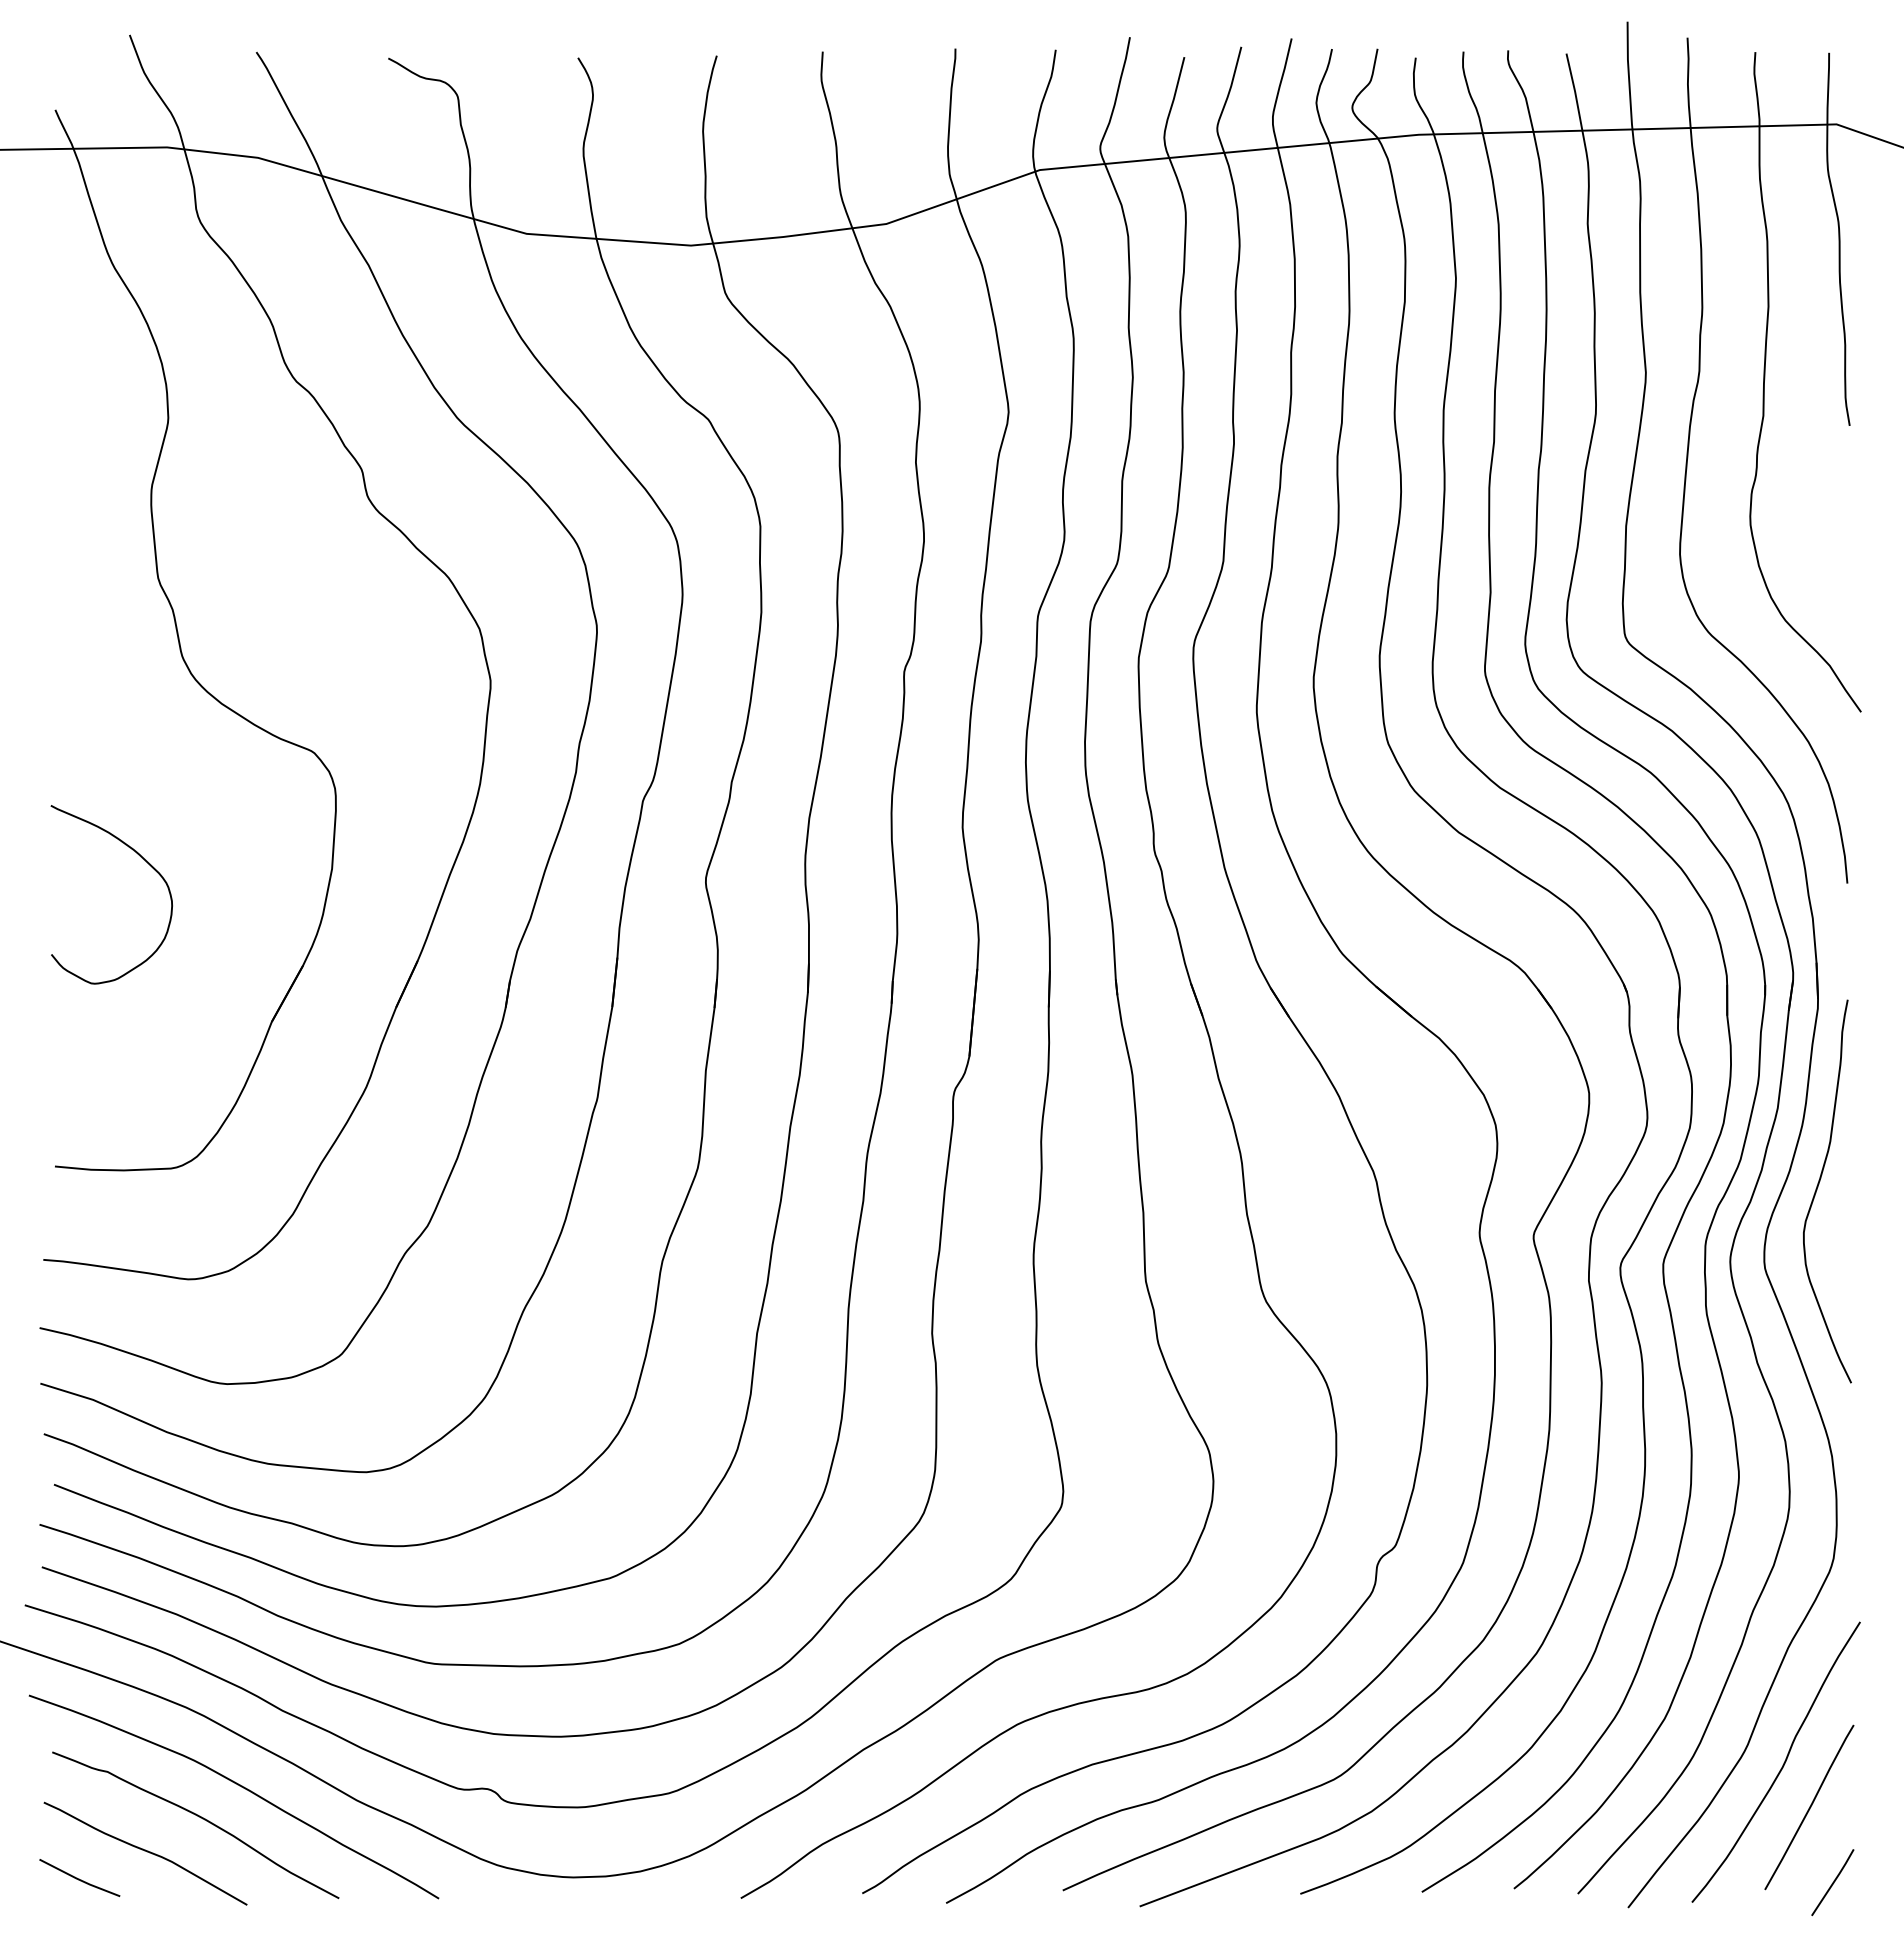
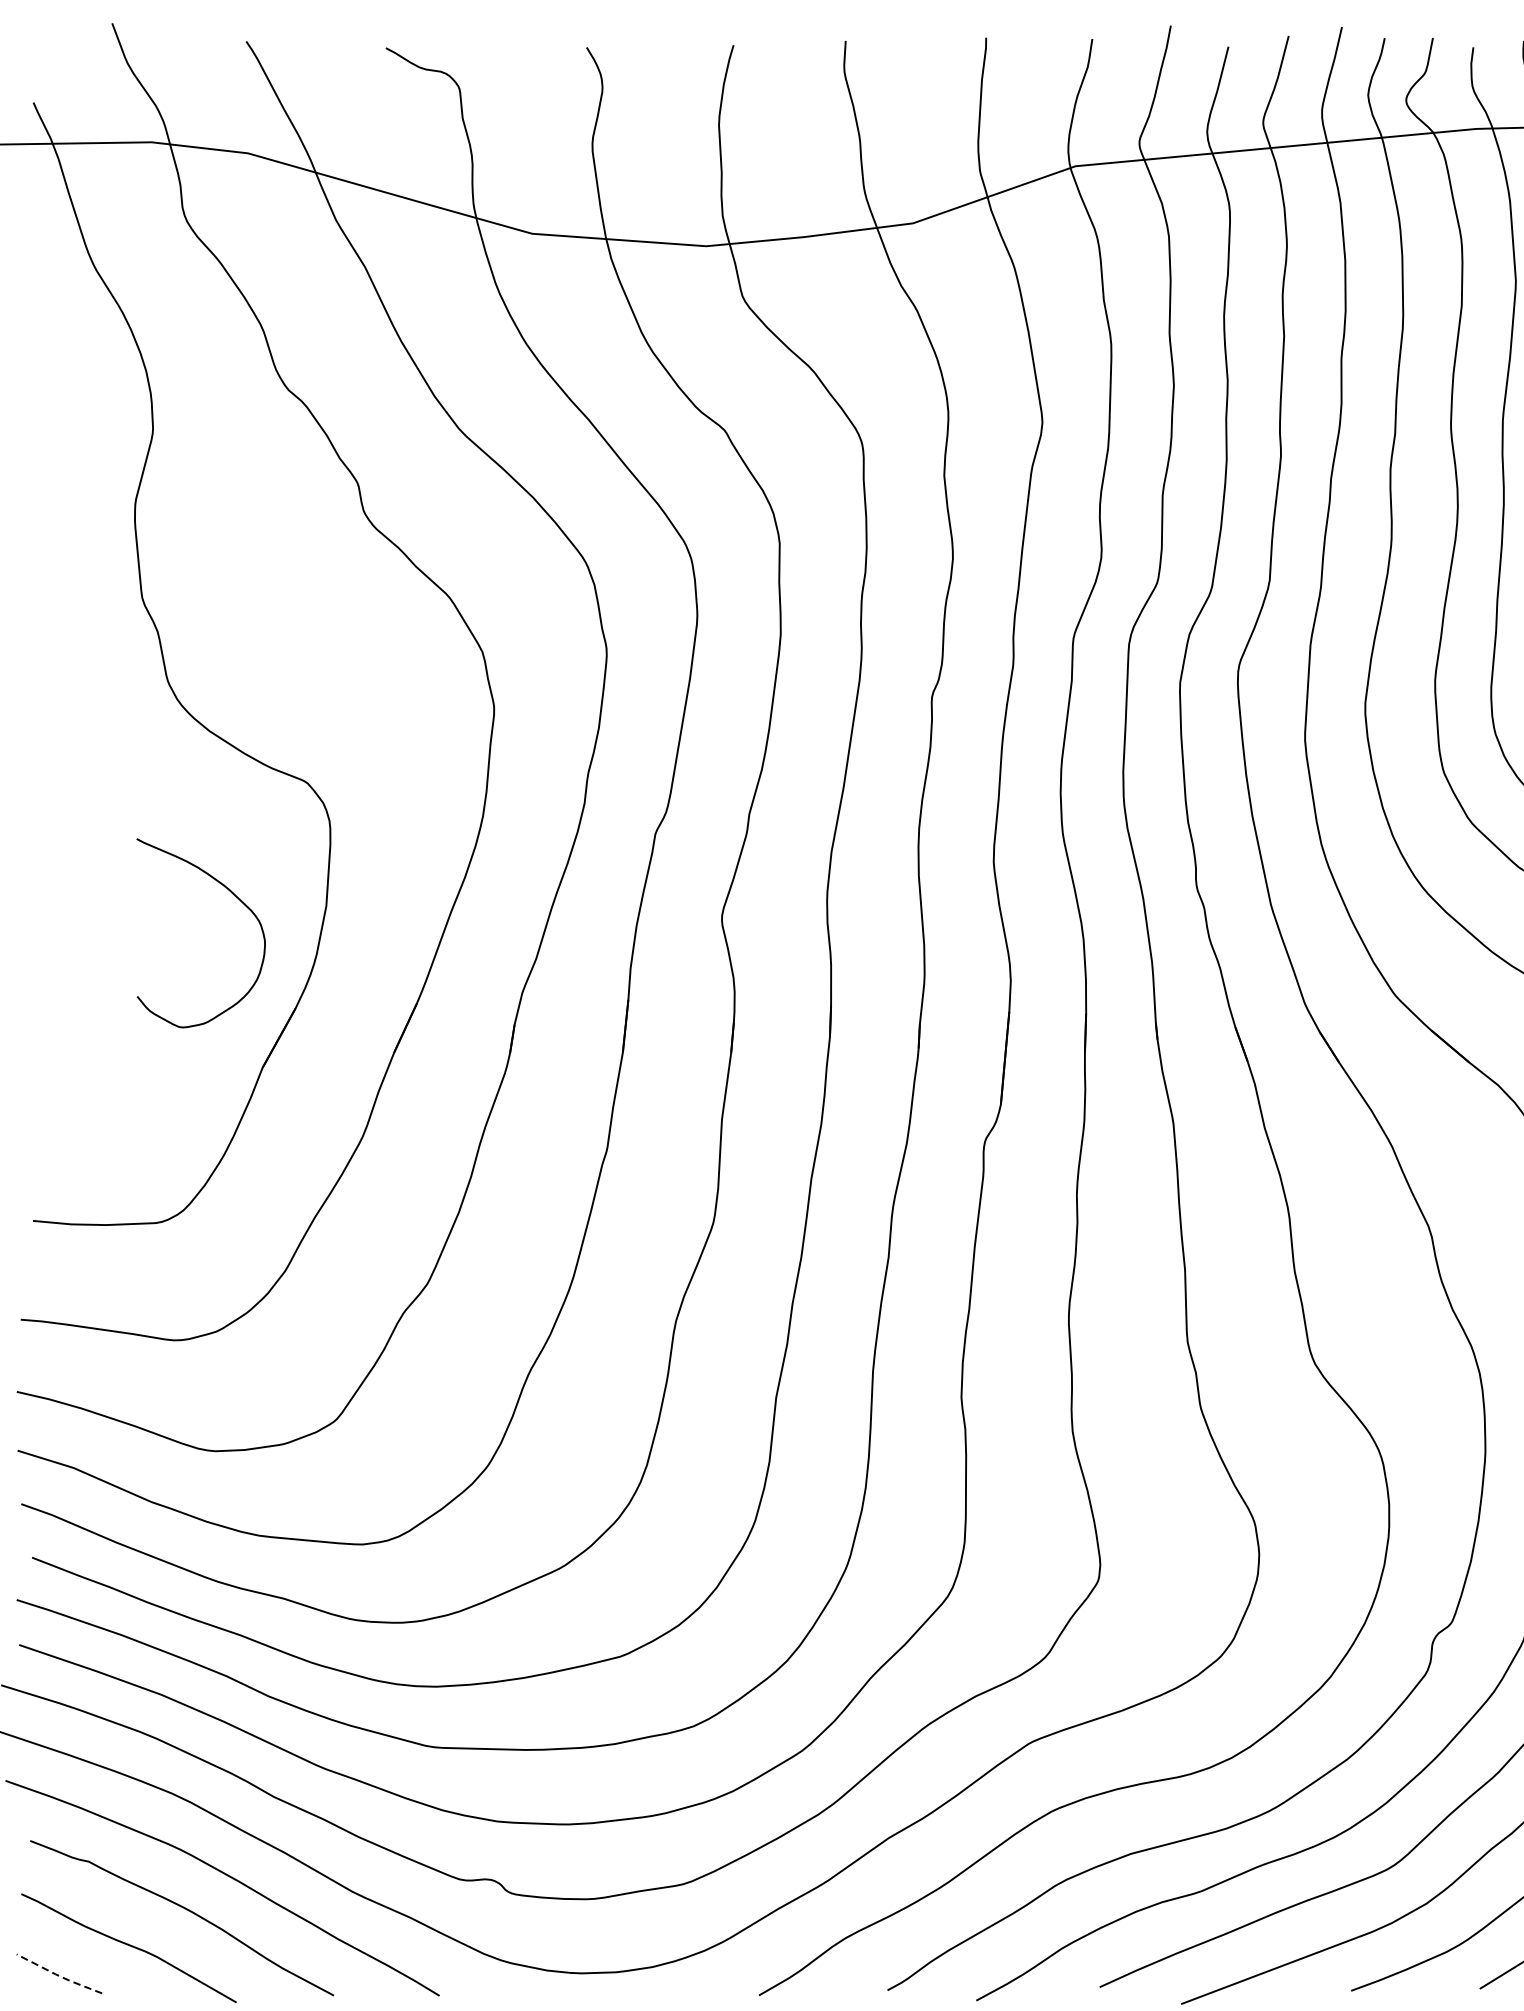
curve: (140, 857) -> (231, 893), moved
line: (79, 1879) -> (59, 1975), solid -> dashed

